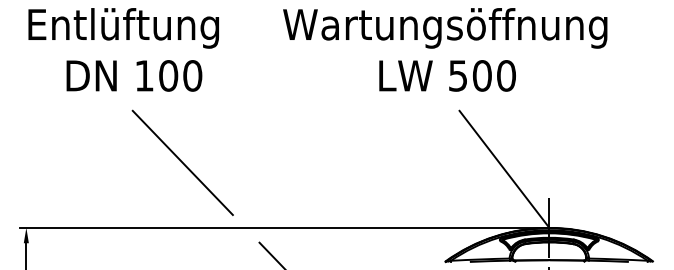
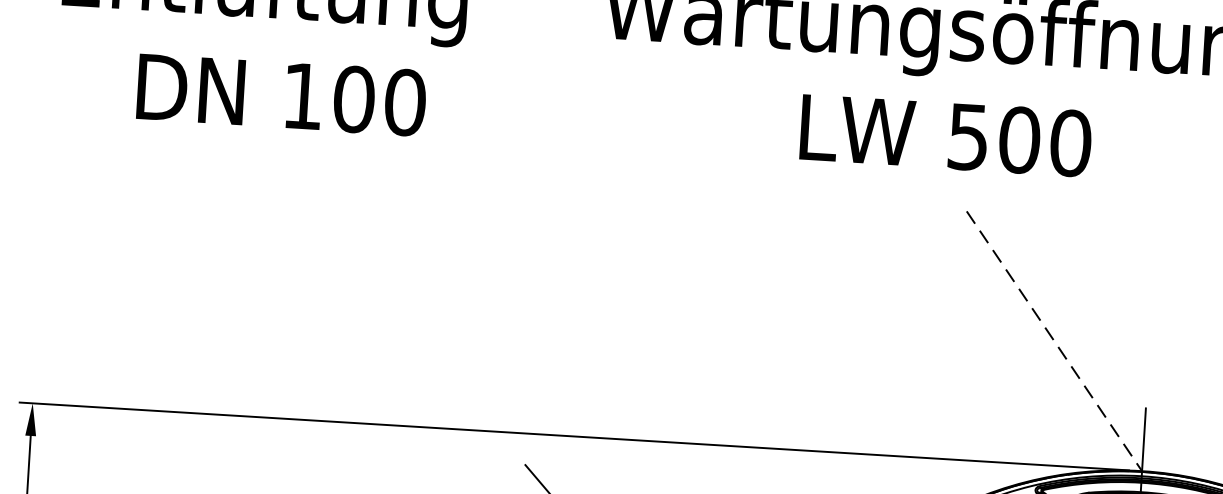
line: (182, 162) -> (372, 284), removed
line: (504, 169) -> (1054, 341), solid -> dashed

